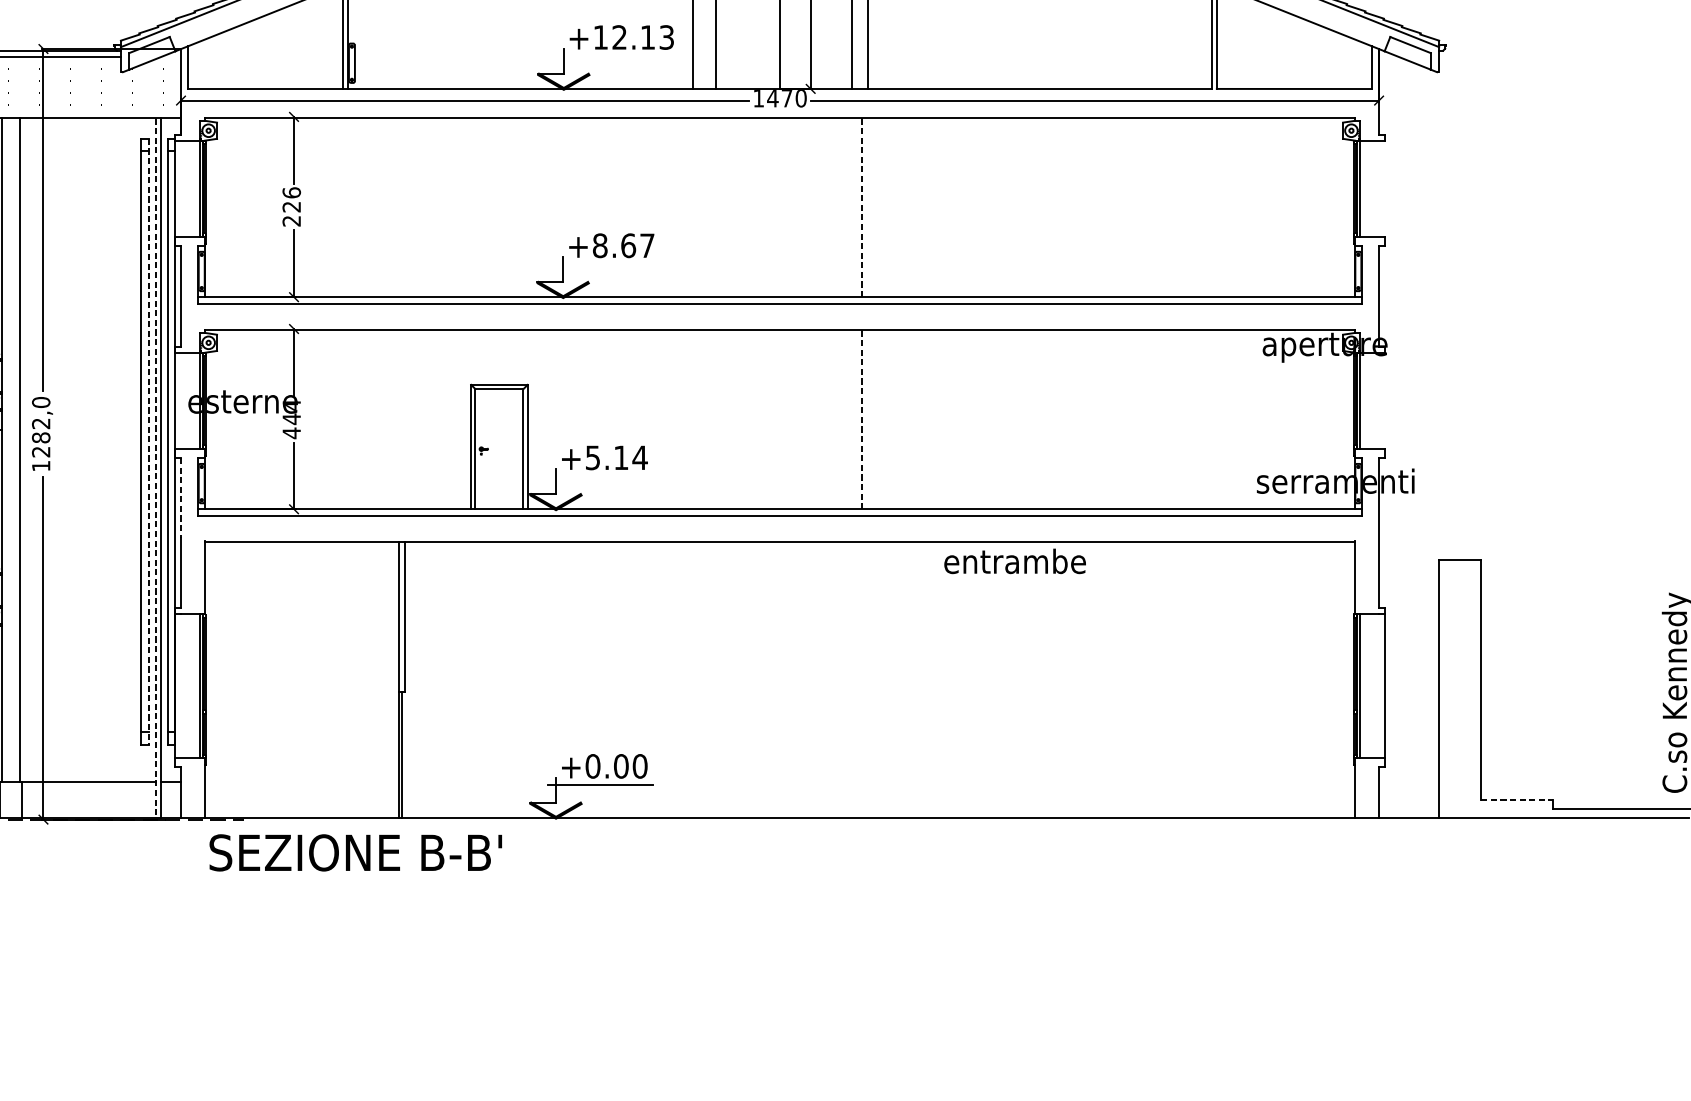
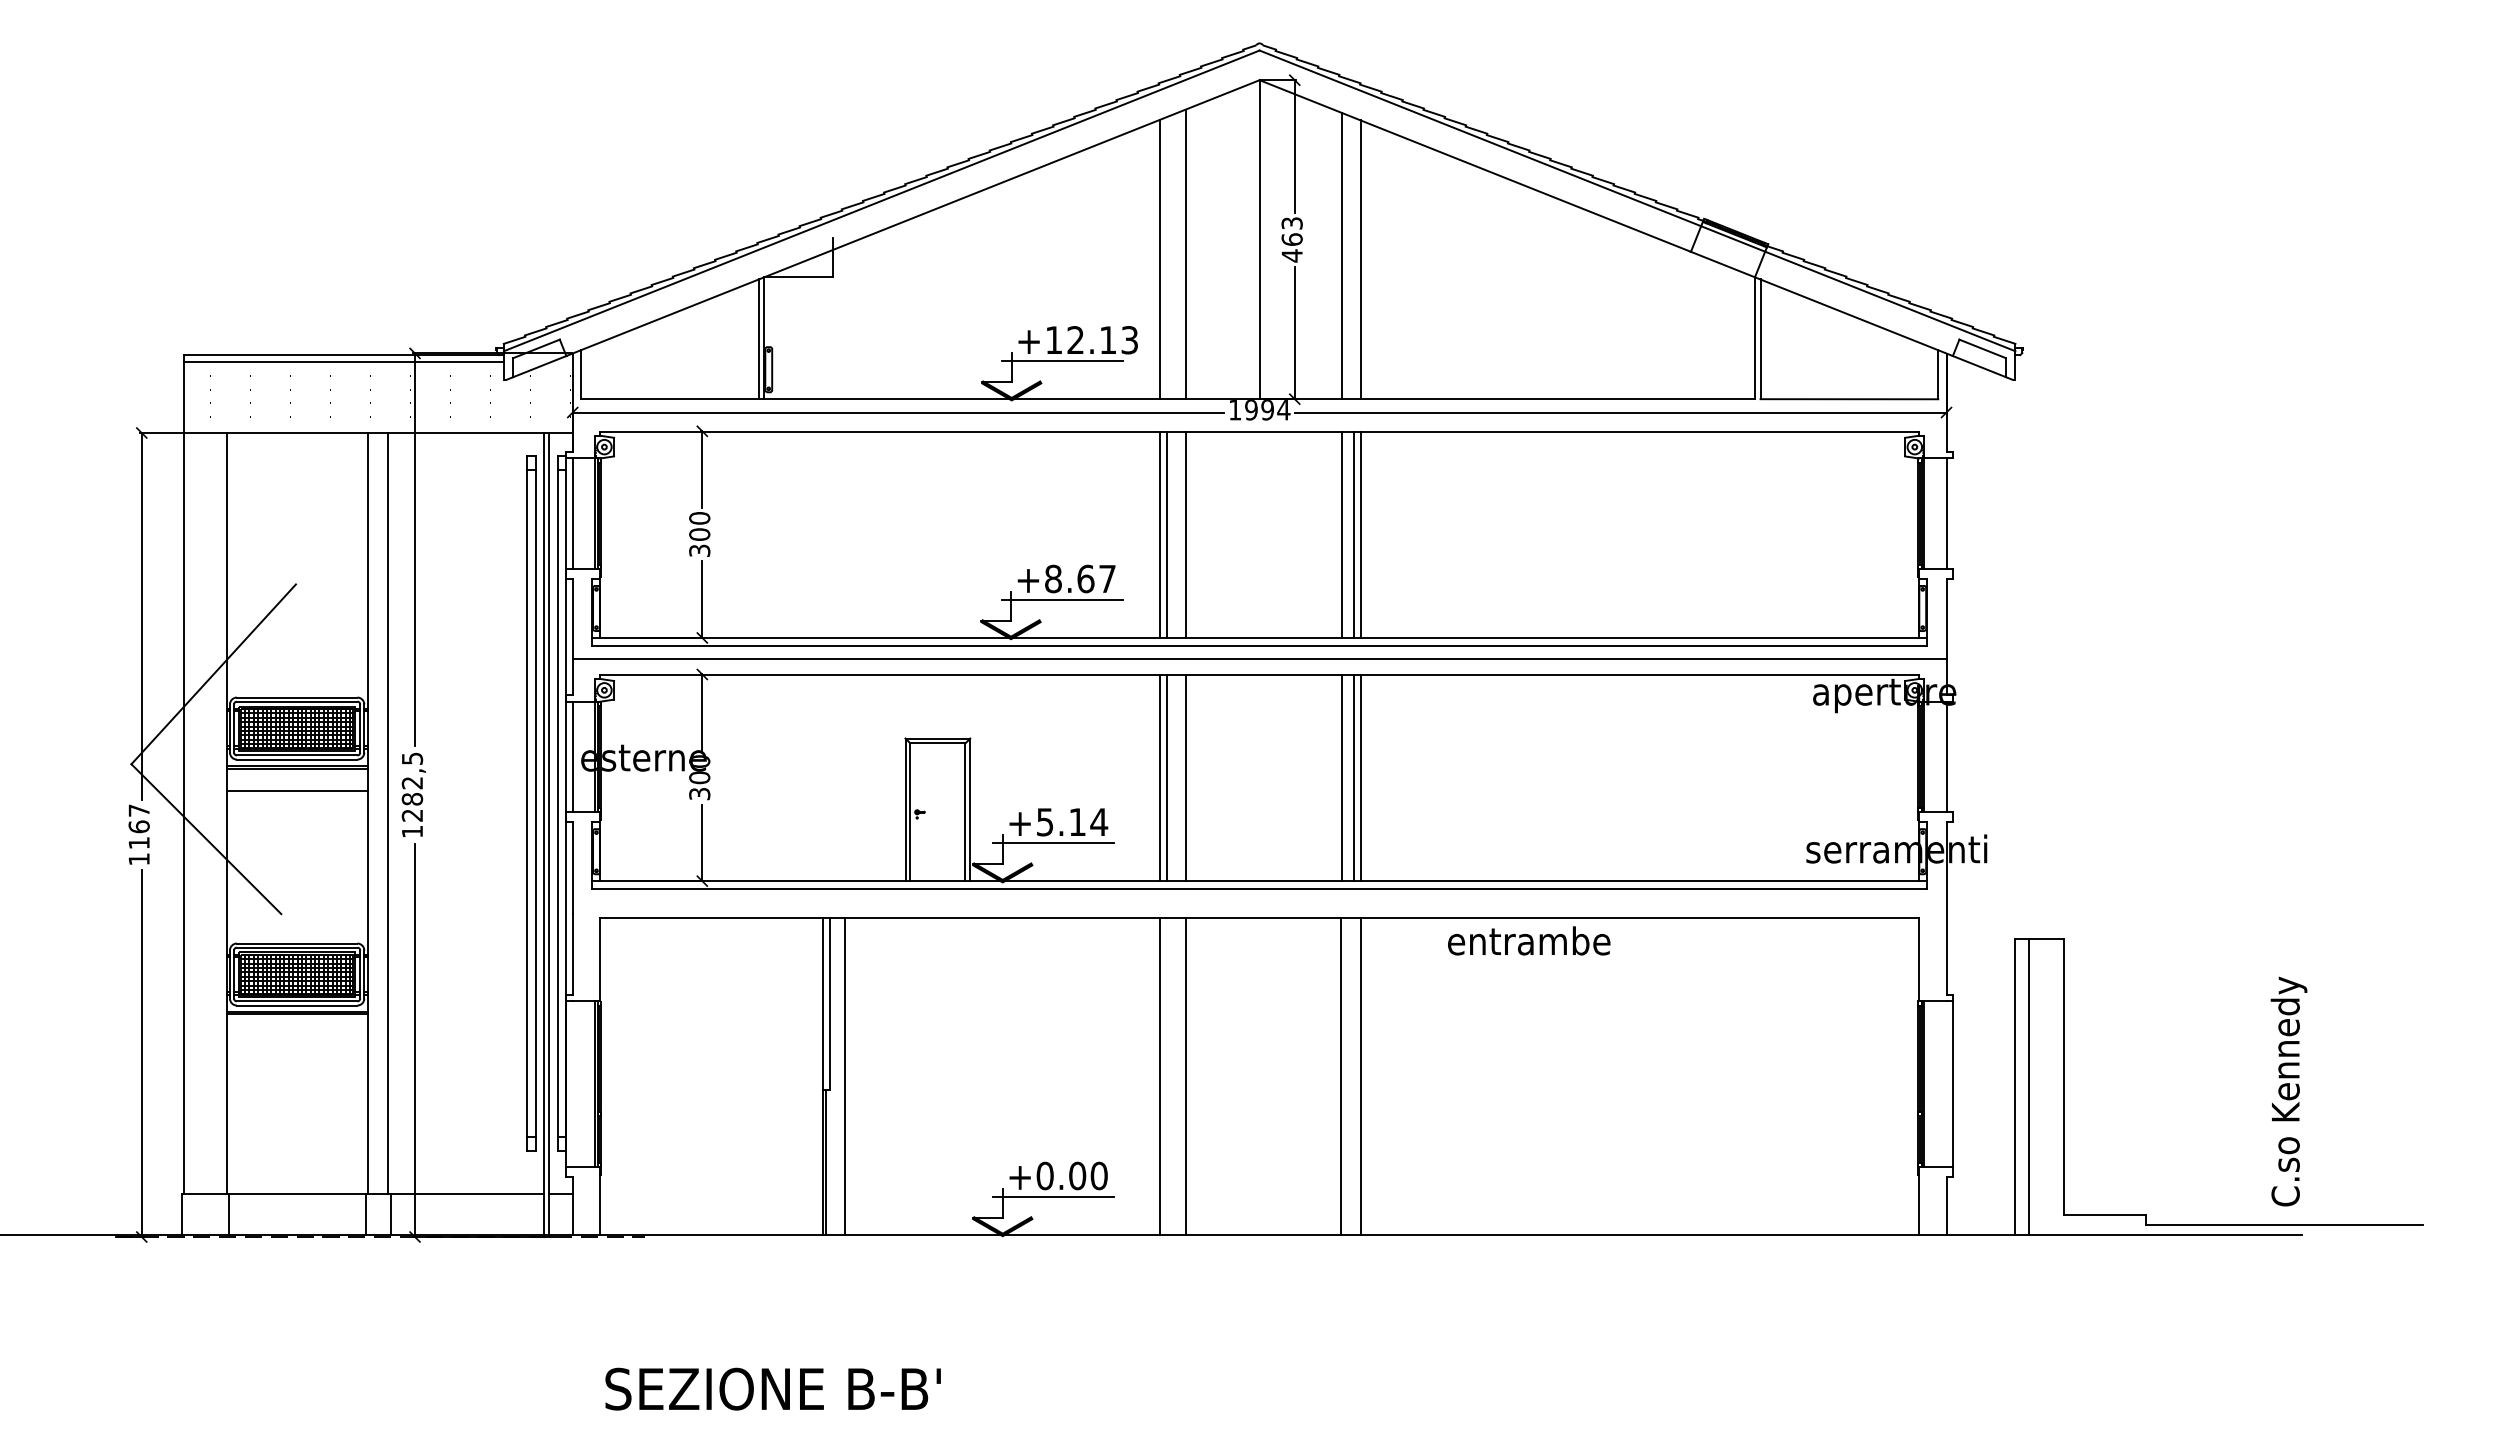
line: (608, 56) -> (1062, 361), added
text: (786, 98) -> (1267, 410), 1470 -> 1994
line: (180, 188) -> (572, 513), added
line: (1379, 188) -> (1946, 513), added
text: (291, 206) -> (699, 533), 226 -> 300
line: (692, 206) -> (1159, 534), added
line: (698, 206) -> (1166, 534), added
line: (715, 206) -> (1185, 534), added
line: (851, 206) -> (1341, 534), added
line: (862, 206) -> (1354, 534), dashed -> solid
line: (868, 206) -> (1360, 534), added
line: (607, 264) -> (1061, 600), added
line: (779, 315) -> (1259, 658), added
line: (180, 400) -> (572, 756), added
line: (1379, 400) -> (1946, 756), added
text: (41, 402) -> (412, 758), 1282,0 -> 1282,5
text: (291, 418) -> (699, 777), 444 -> 300
line: (692, 419) -> (1159, 778), added
line: (698, 419) -> (1166, 778), added
line: (715, 419) -> (1185, 778), added
line: (851, 419) -> (1341, 778), added
line: (862, 419) -> (1354, 778), dashed -> solid
line: (868, 419) -> (1360, 778), added
line: (148, 442) -> (535, 804), dashed -> solid
line: (155, 467) -> (543, 833), dashed -> solid
line: (600, 476) -> (1053, 843), added
line: (180, 498) -> (572, 868), dashed -> solid
line: (418, 679) -> (845, 1076), added
line: (692, 679) -> (1159, 1076), added
line: (715, 679) -> (1185, 1076), added
line: (850, 679) -> (1340, 1076), added
line: (868, 679) -> (1360, 1076), added
line: (1451, 688) -> (2029, 1086), added
line: (1517, 799) -> (2105, 1214), dashed -> solid
text: (355, 852) -> (772, 1388), moved

